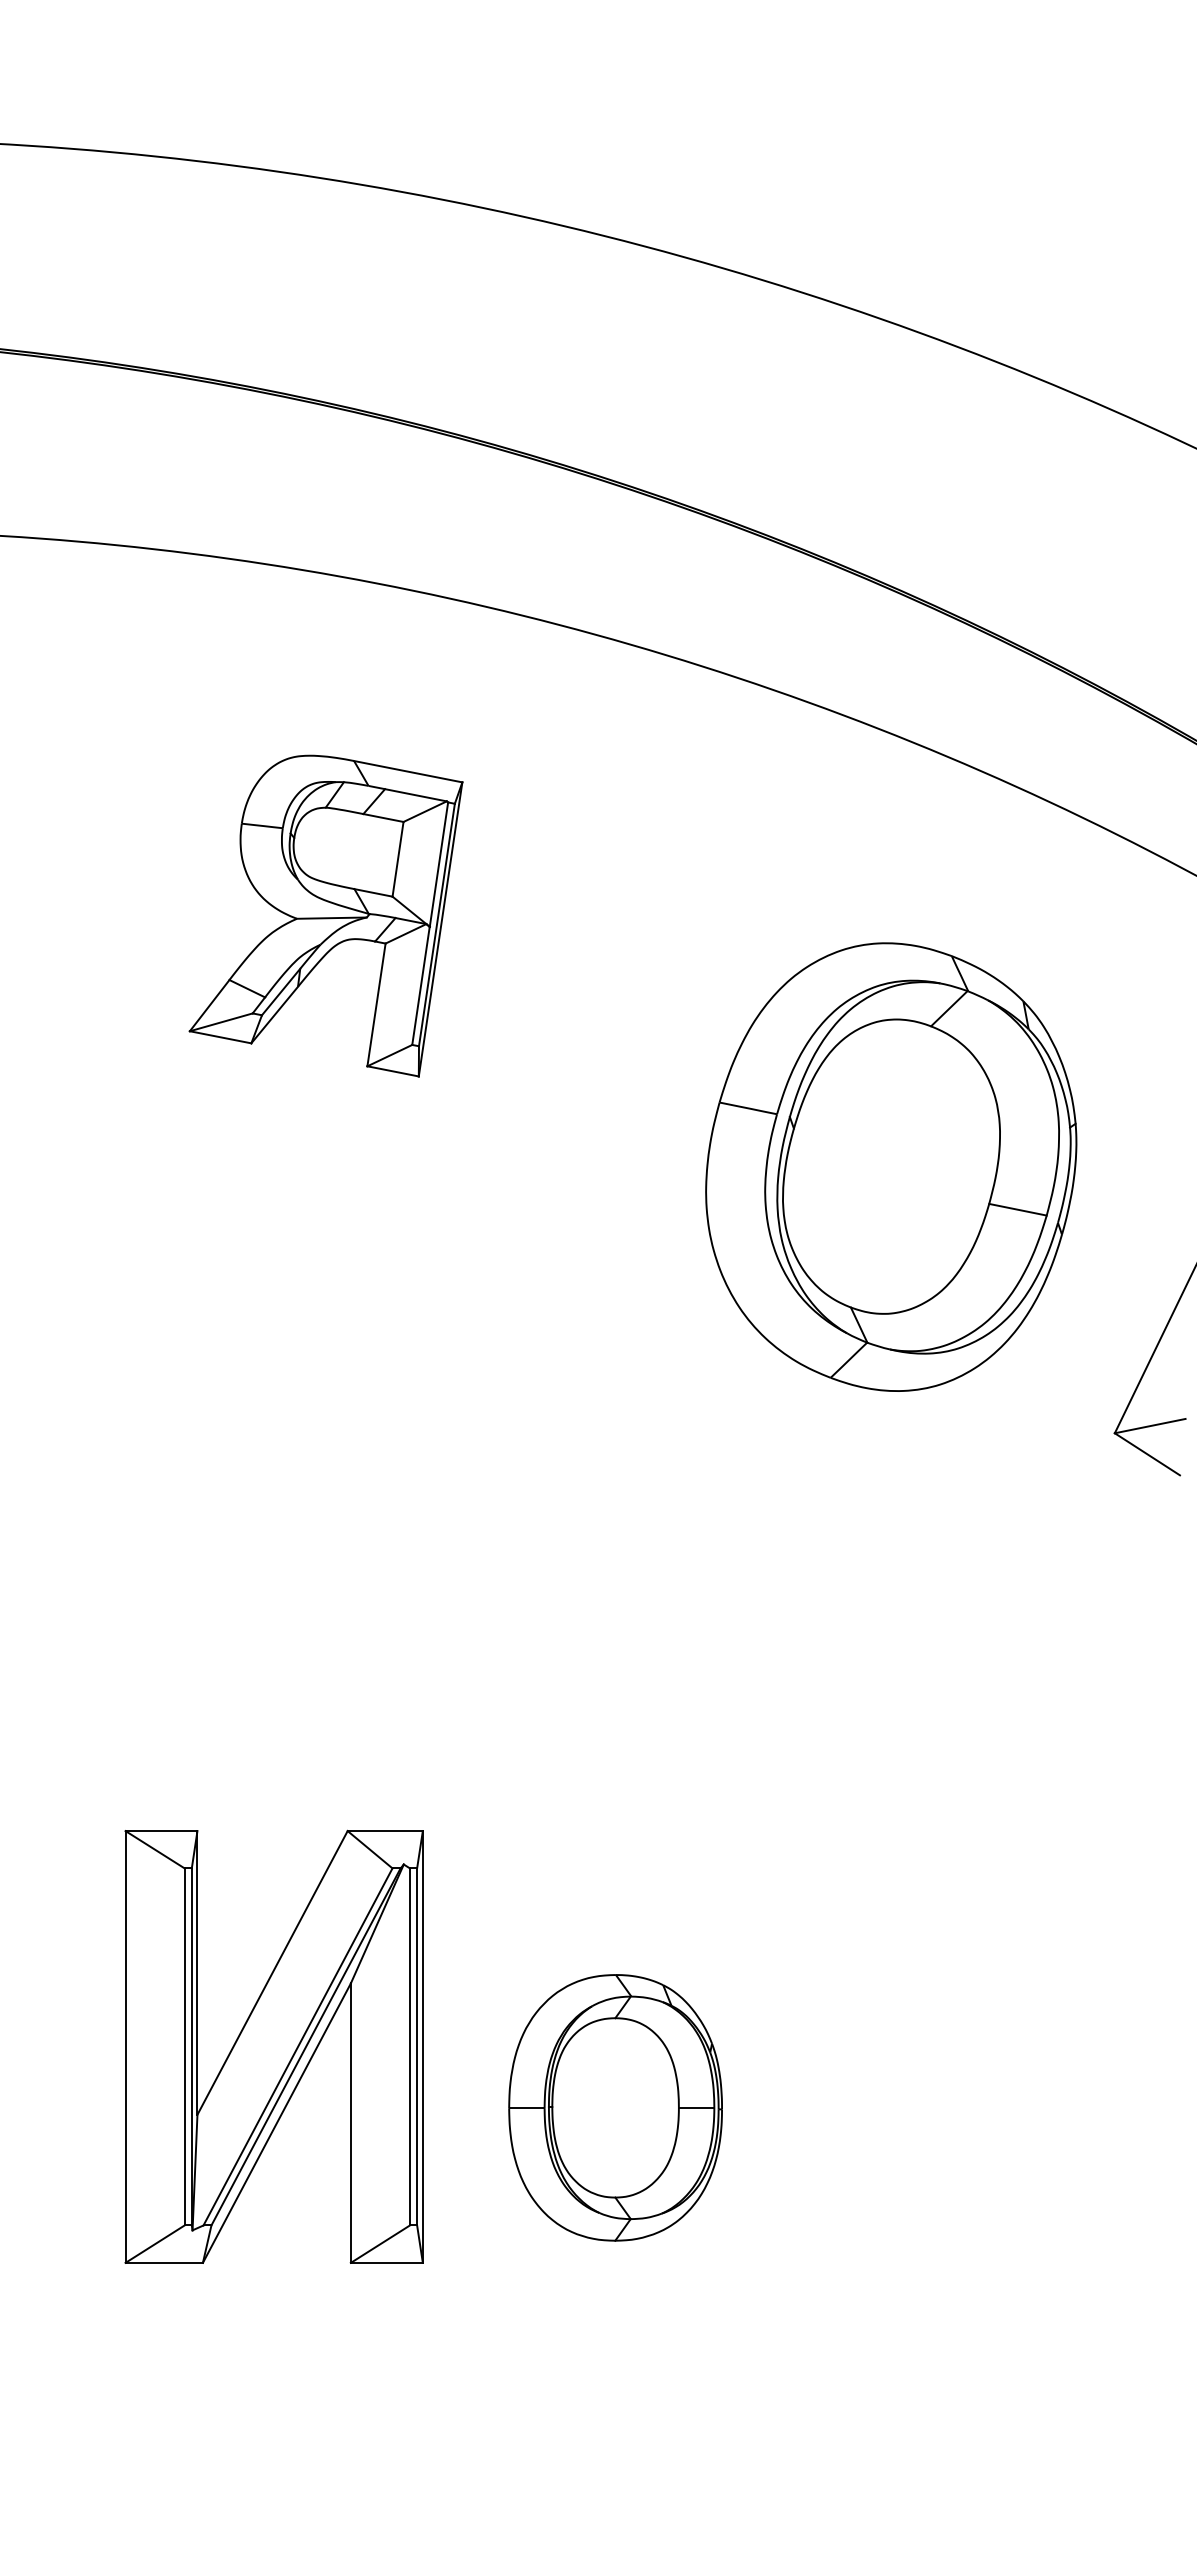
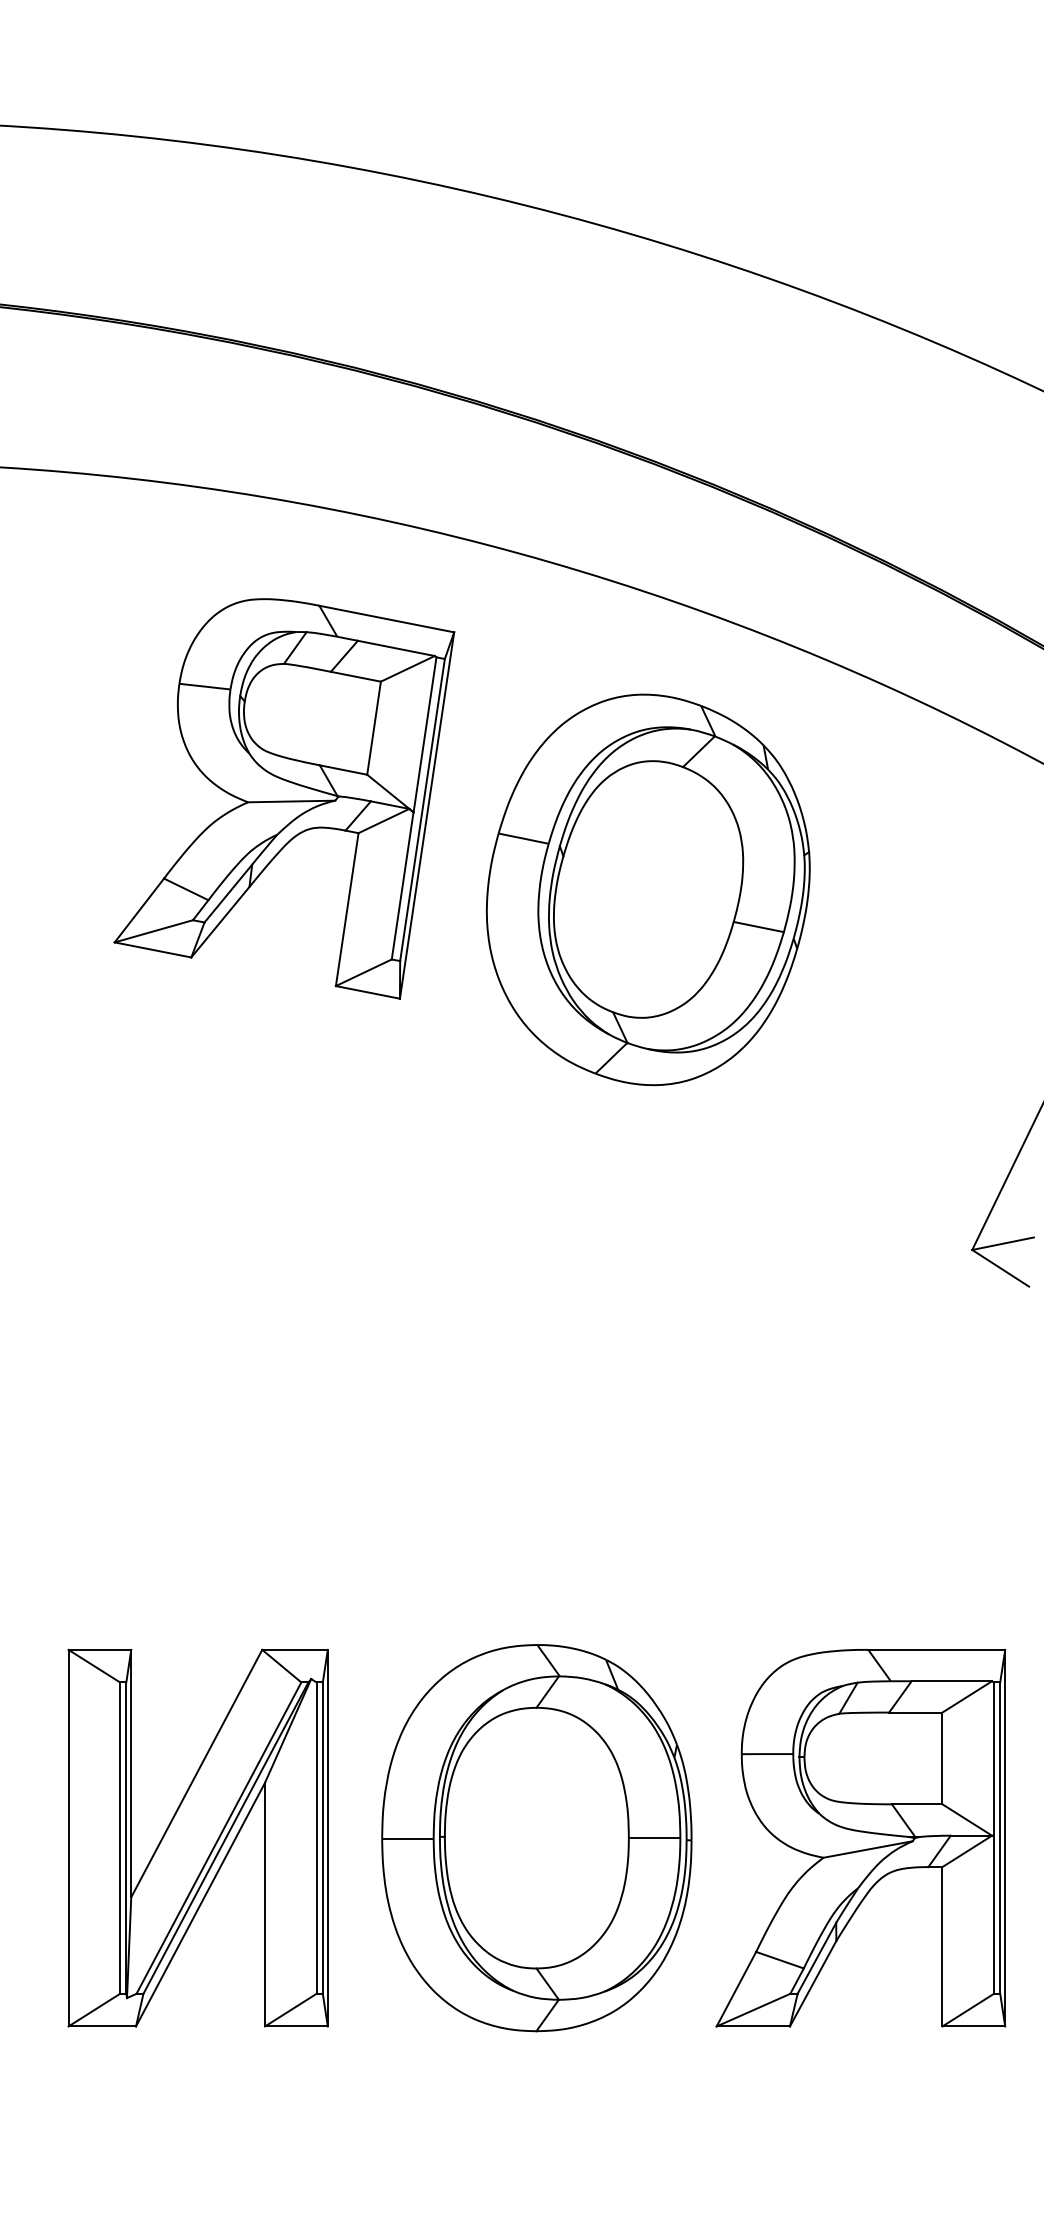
part: (326, 915) -> (284, 798), size x1.43
part: (890, 1166) -> (647, 889), moved
part: (273, 2046) -> (197, 1837), moved
part: (615, 2108) -> (536, 1838), size x1.67
part: (986, 2108) -> (860, 1838), added

